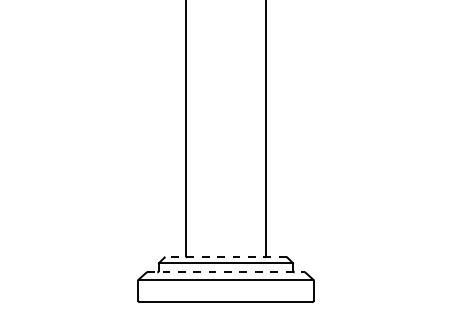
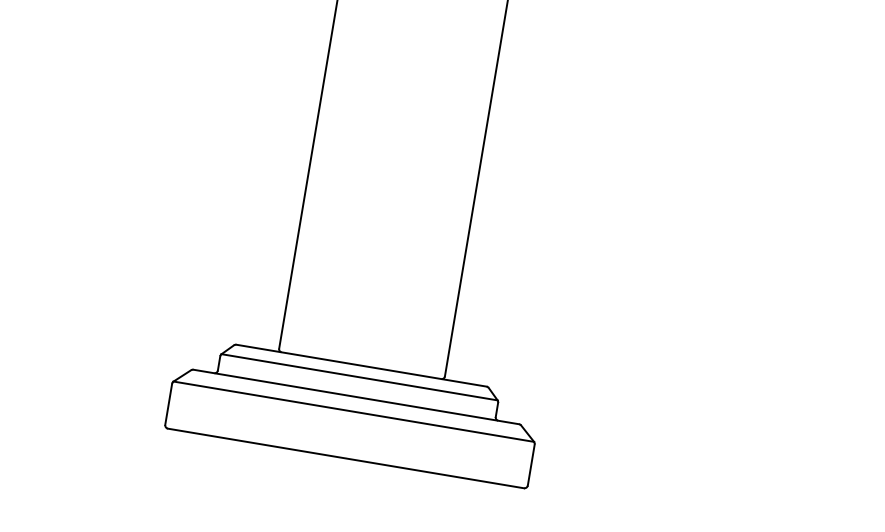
line: (226, 257) -> (362, 366), dashed -> solid
line: (226, 272) -> (357, 397), dashed -> solid

